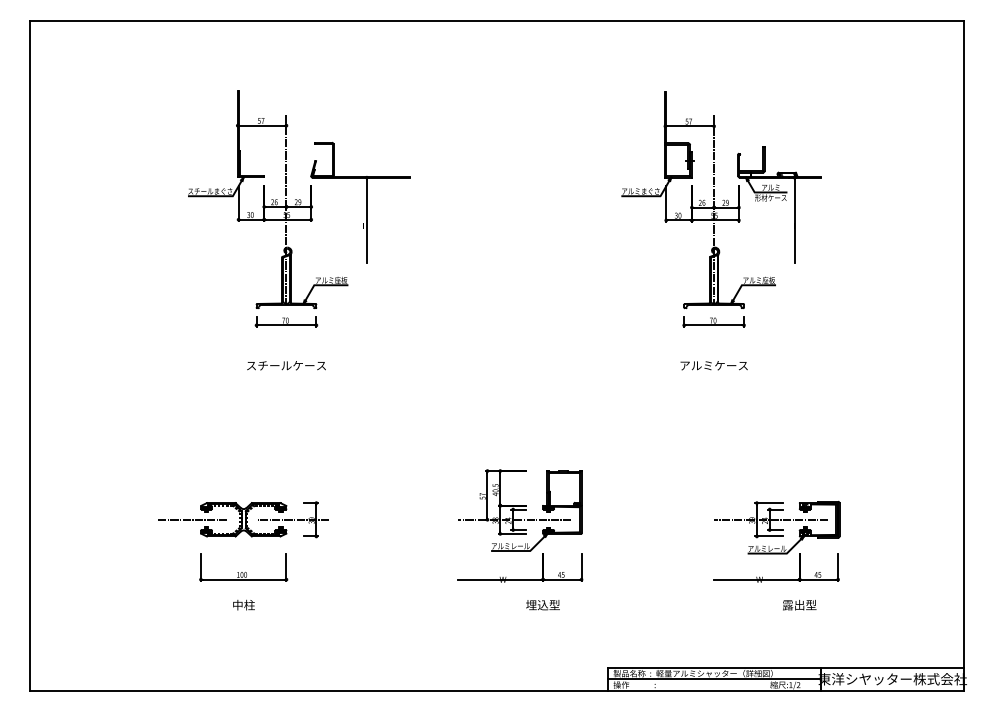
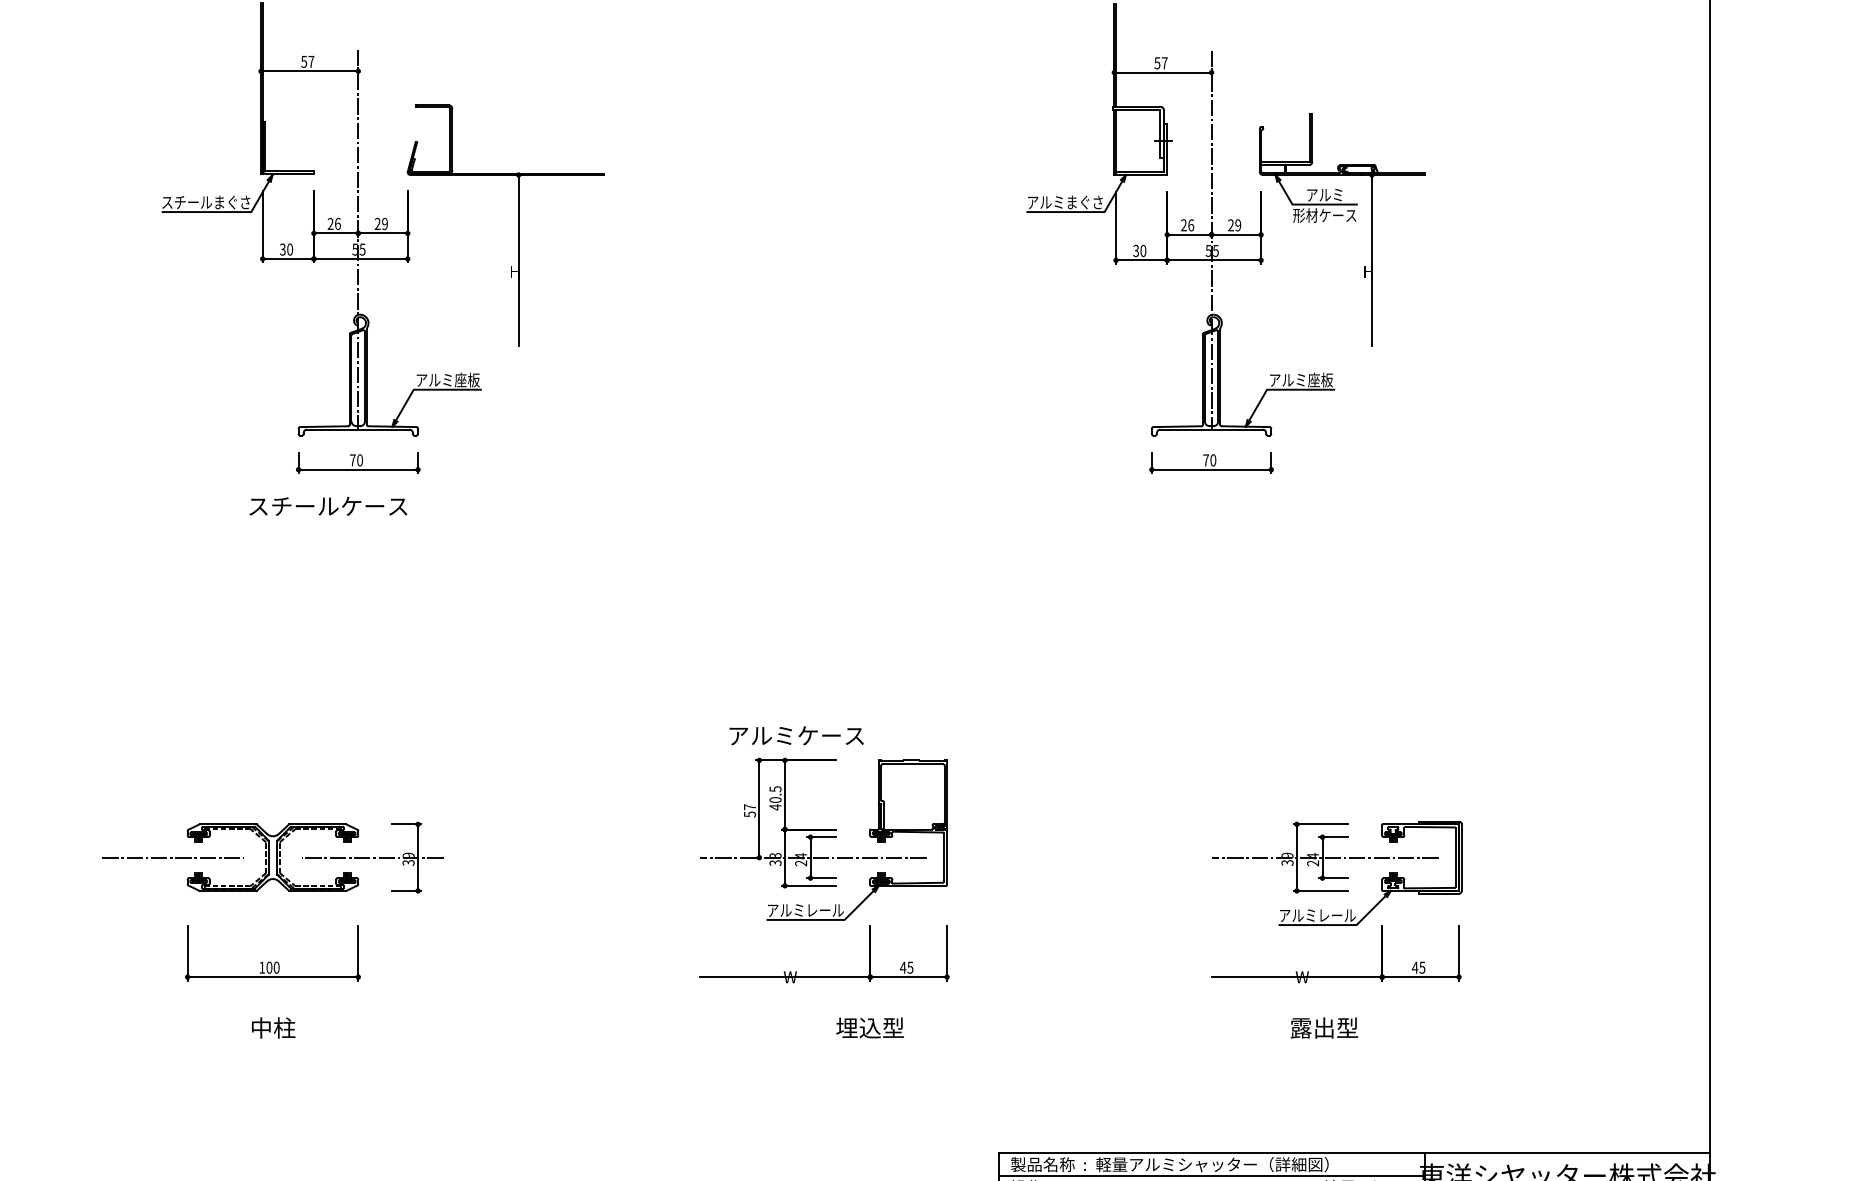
text: (286, 365) -> (328, 505), moved
text: (713, 365) -> (795, 735), moved
text: (799, 604) -> (1324, 1026), moved

